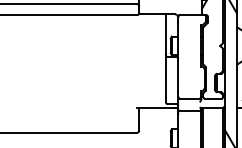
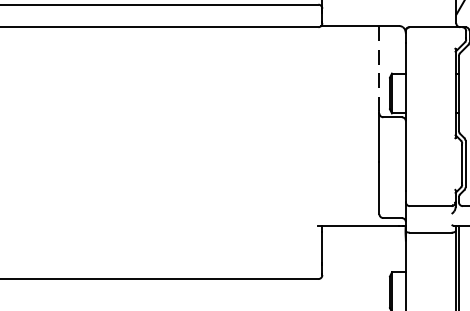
line: (165, 34) -> (378, 68), solid -> dashed

